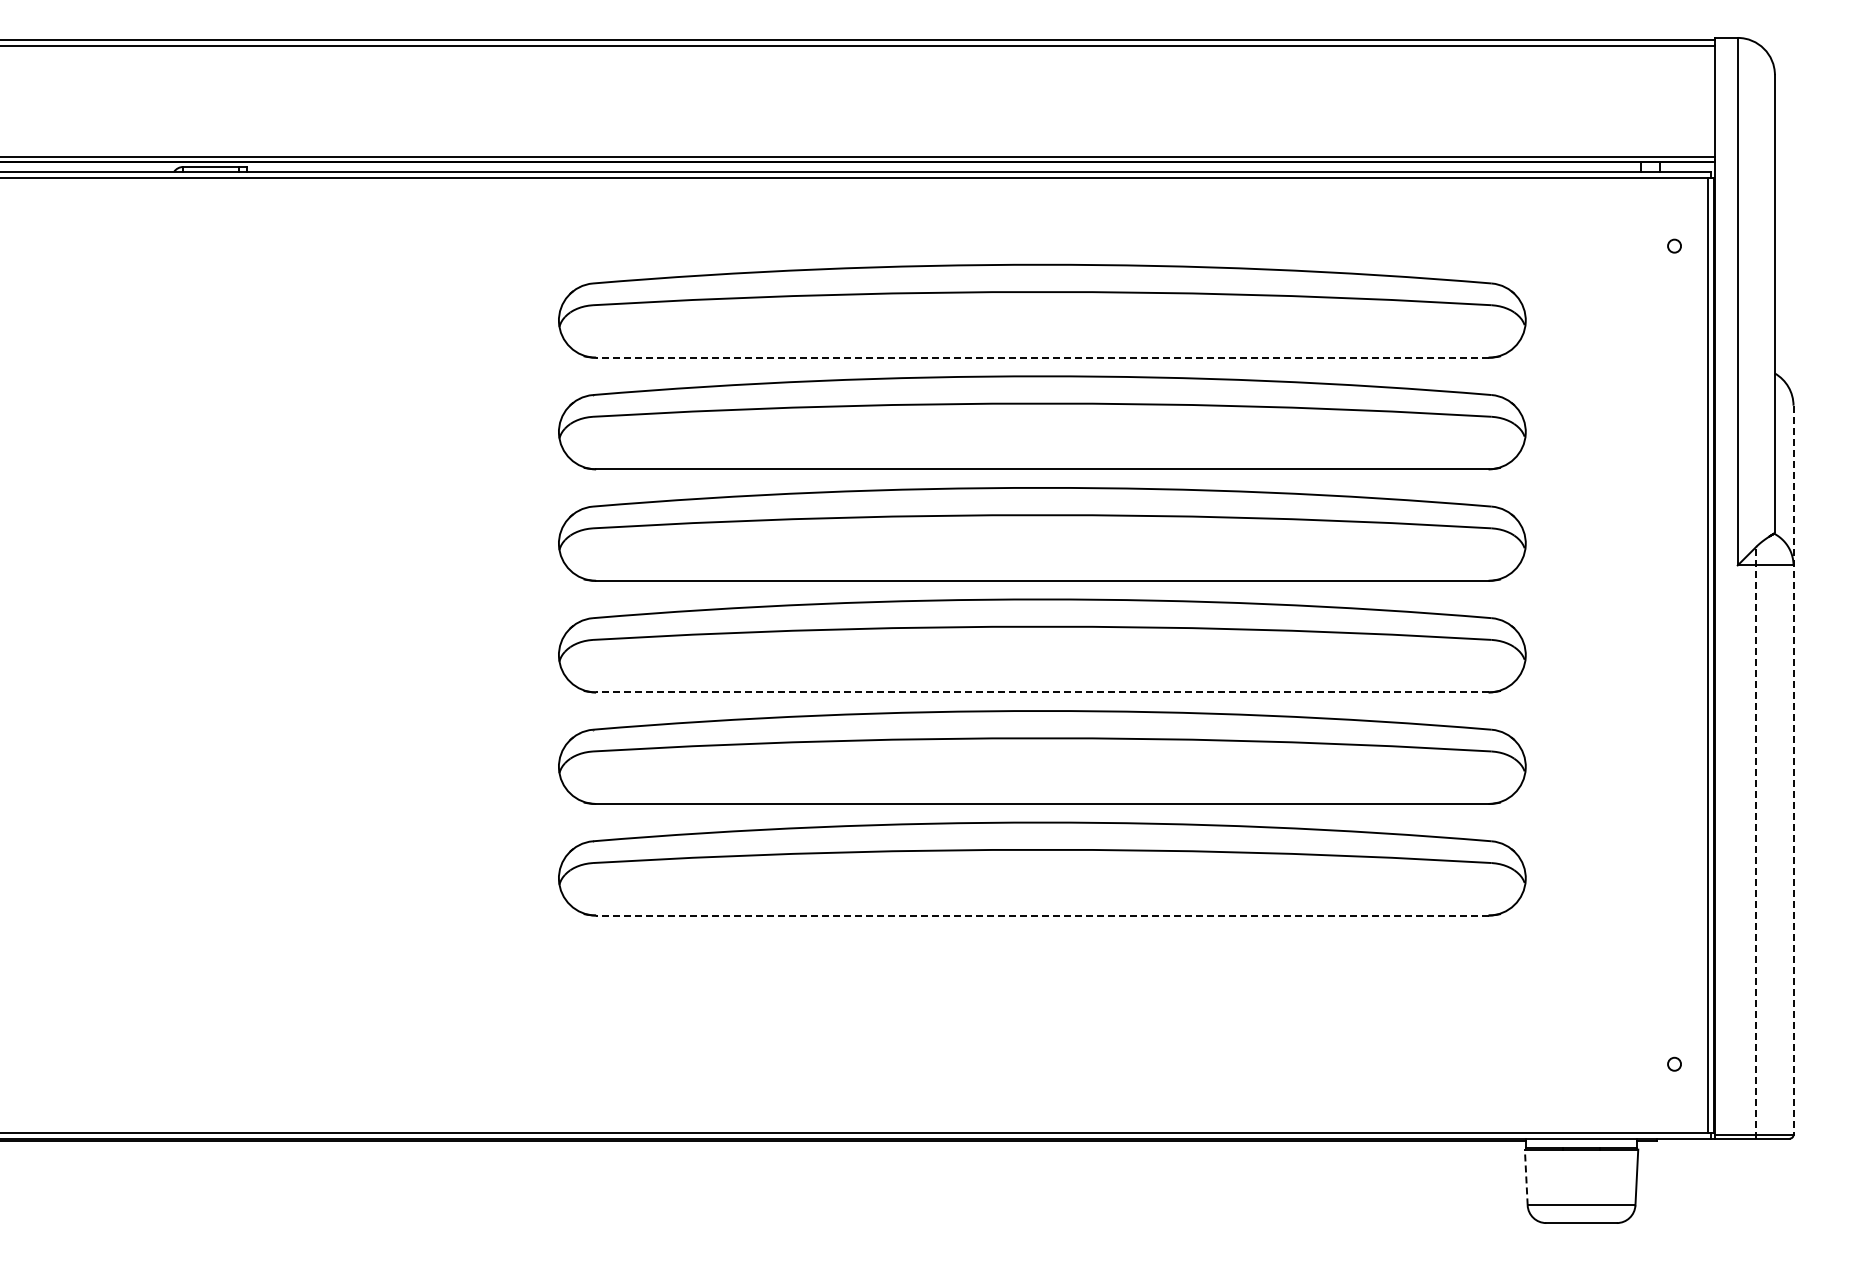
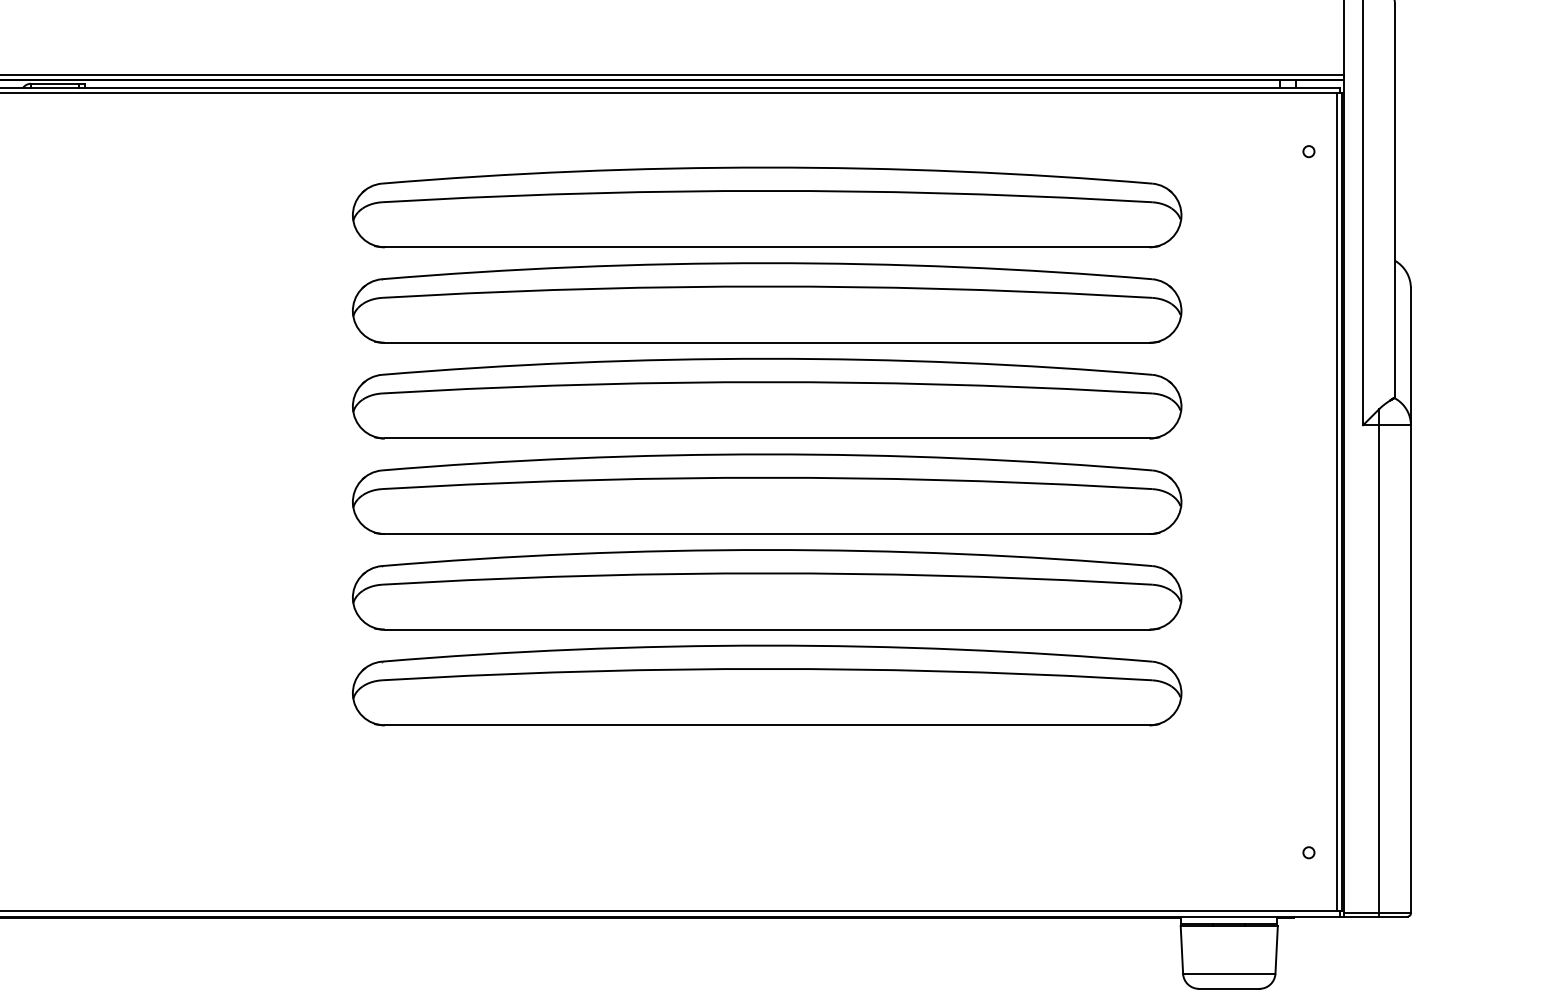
line: (1041, 357) -> (766, 247), dashed -> solid
line: (1041, 692) -> (766, 534), dashed -> solid
line: (1793, 770) -> (1410, 600), dashed -> solid
line: (1756, 842) -> (1379, 662), dashed -> solid
line: (1041, 915) -> (766, 725), dashed -> solid
line: (1526, 1177) -> (1182, 949), dashed -> solid

